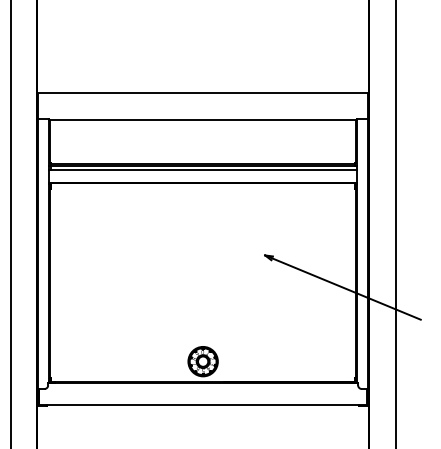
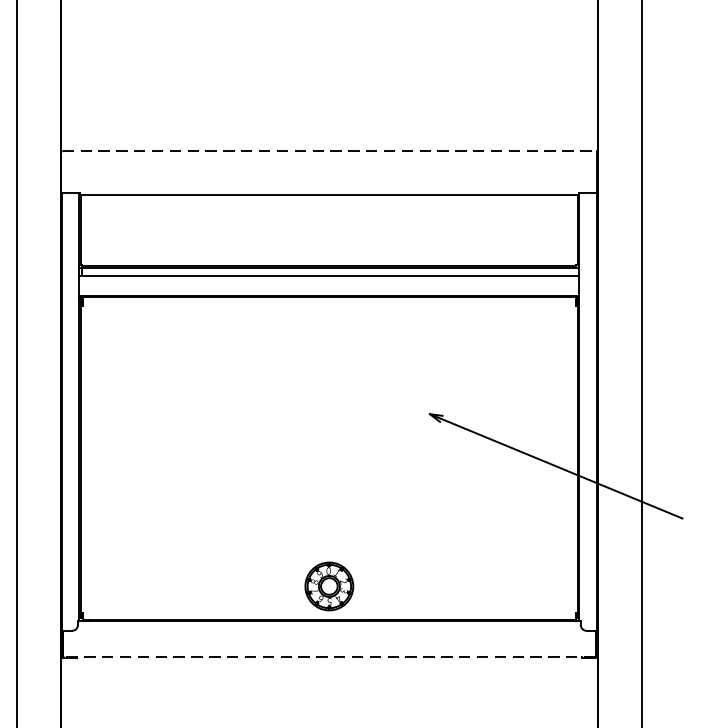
line: (203, 93) -> (329, 151), solid -> dashed
line: (203, 405) -> (329, 657), solid -> dashed

